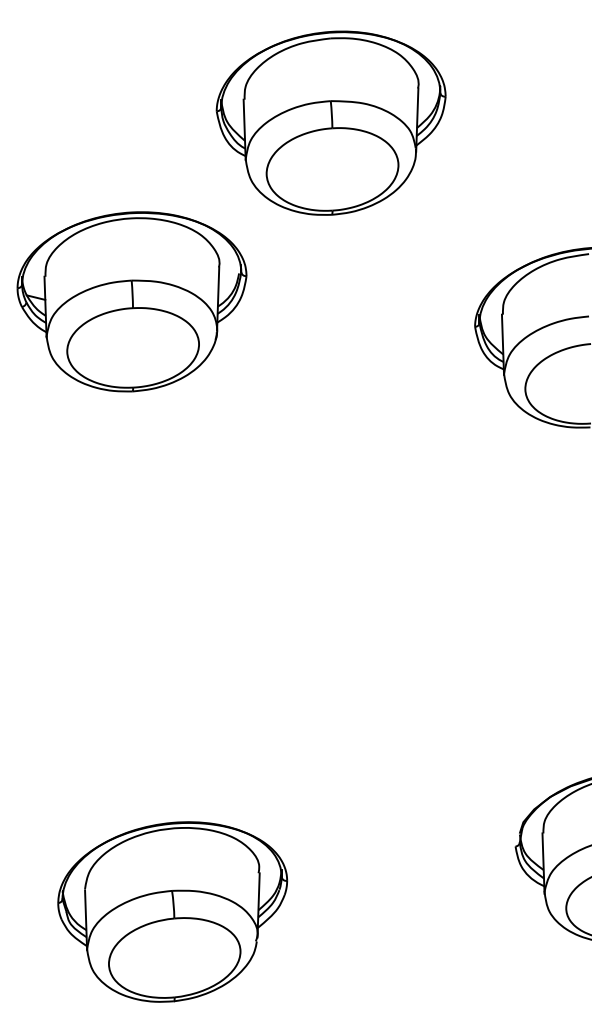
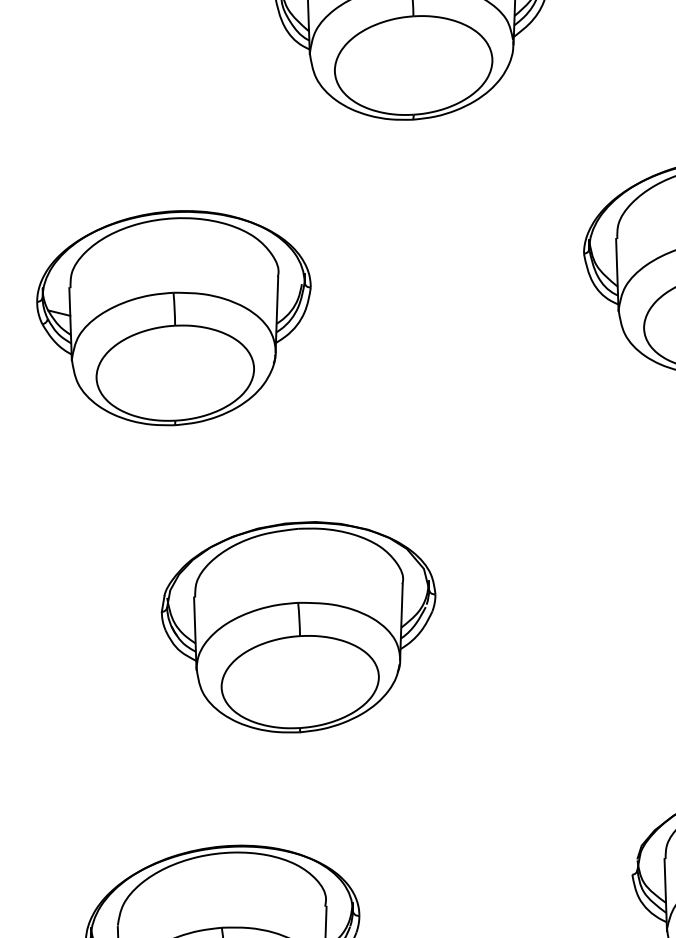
part: (131, 301) -> (173, 317), moved
part: (236, 639) -> (298, 627), added

